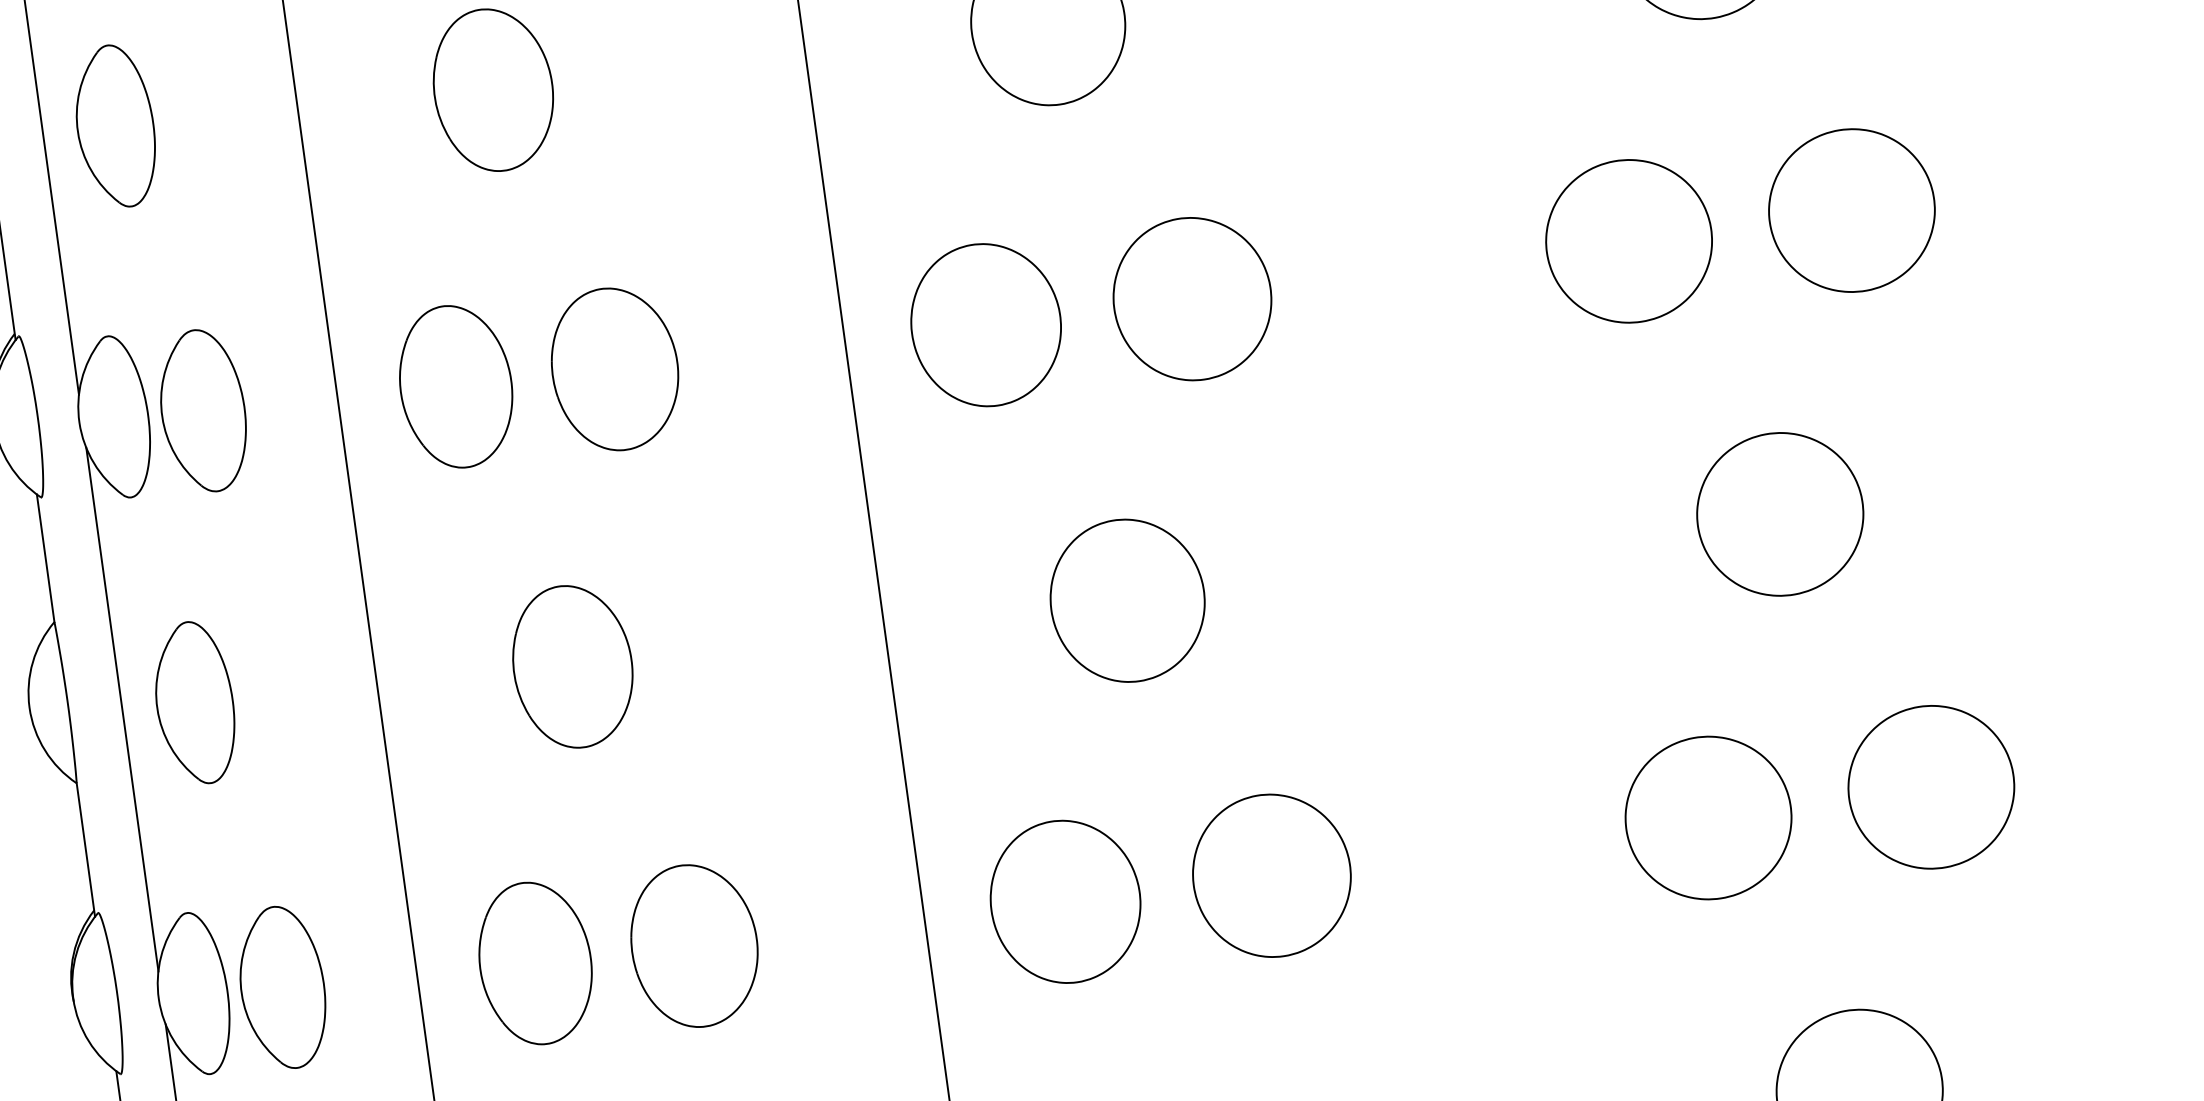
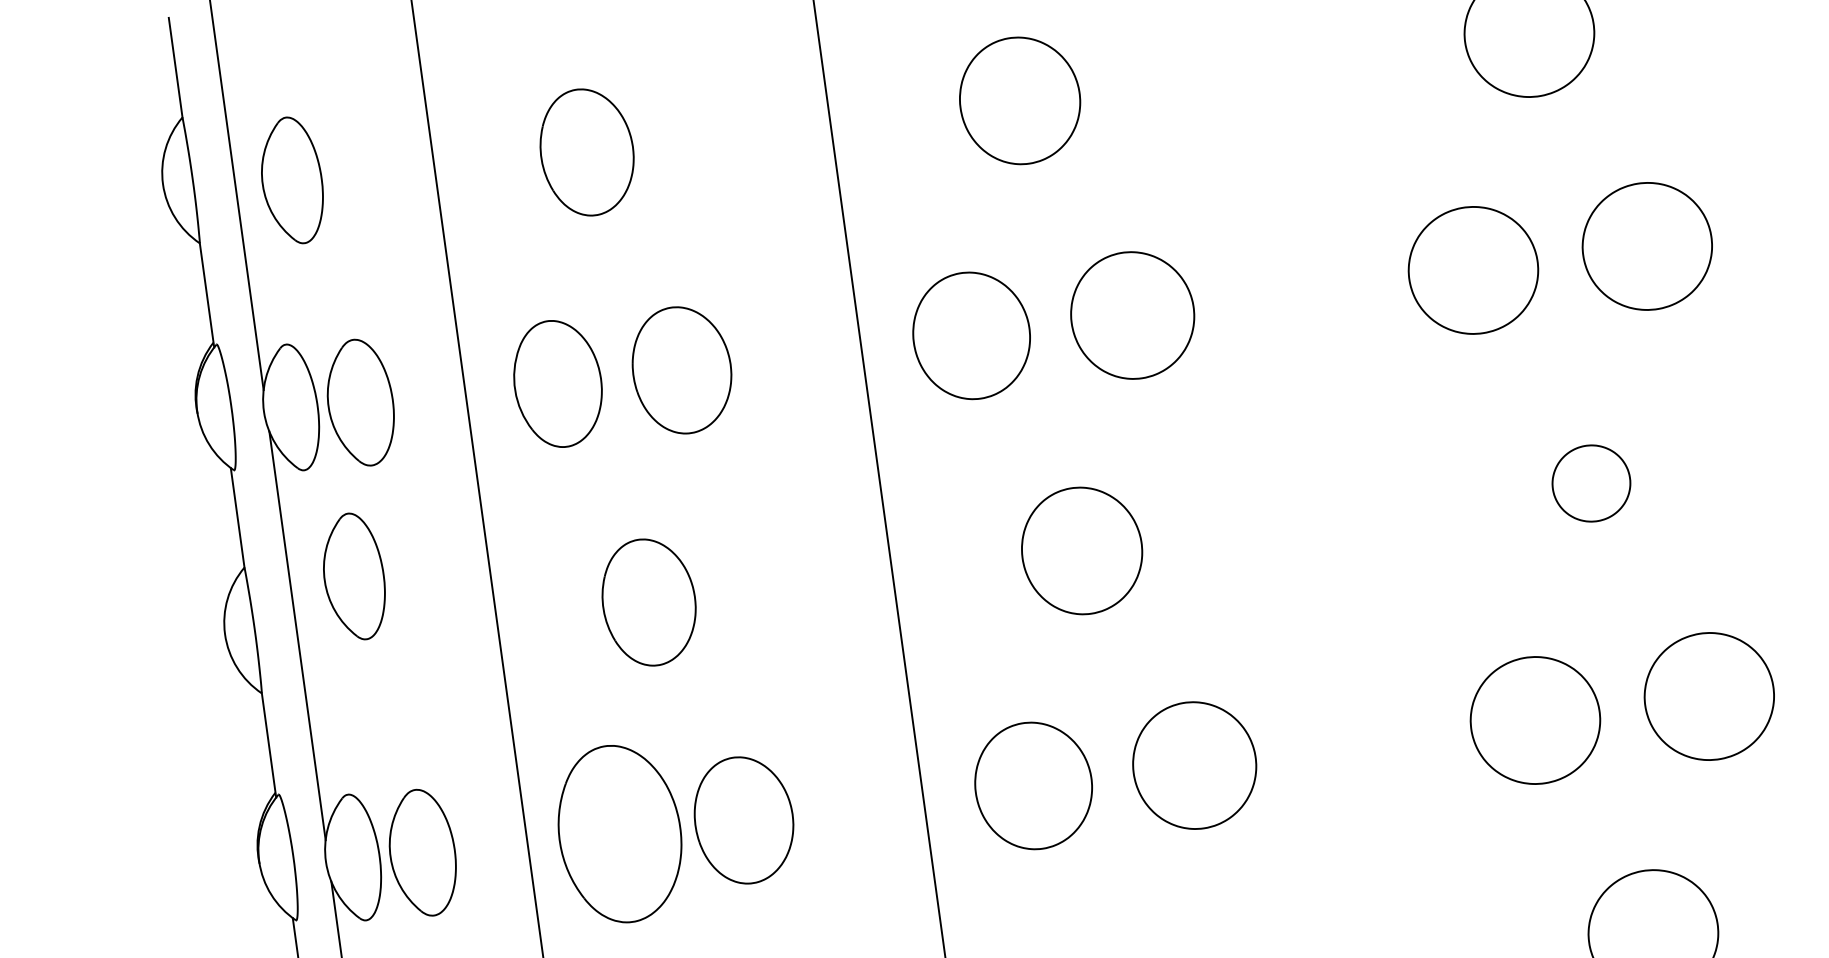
part: (1780, 514) -> (1591, 483), size x0.6
part: (195, 702) -> (354, 576), moved
part: (534, 962) -> (619, 833), size x1.4

